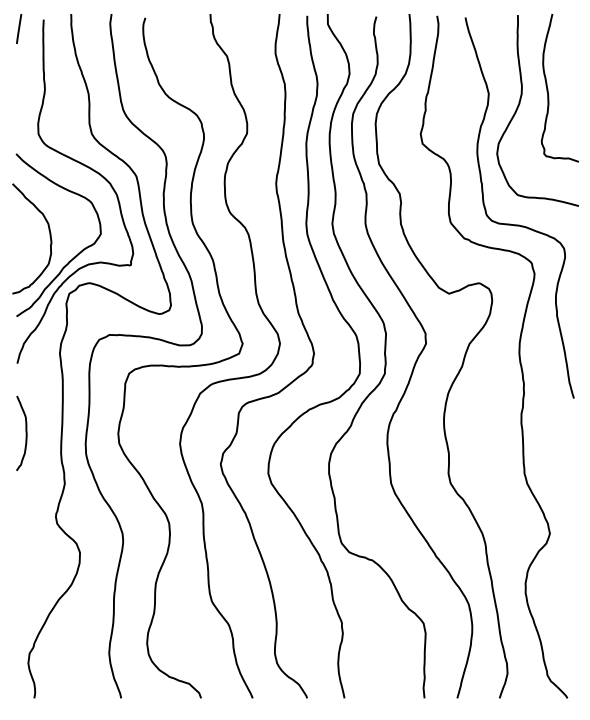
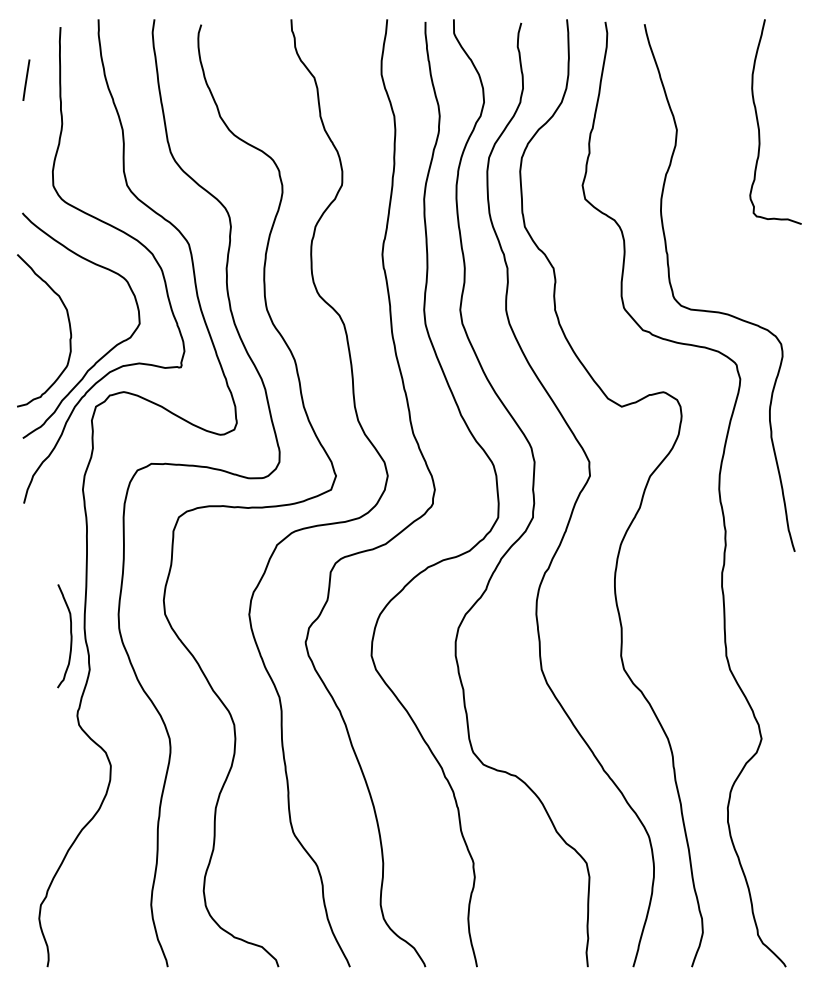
line: (19, 28) -> (26, 79), moved
curve: (520, 103) -> (720, 143), removed
curve: (25, 433) -> (69, 636), moved

